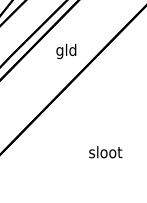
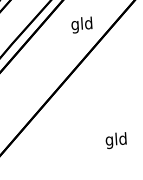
text: (66, 51) -> (82, 25), moved
text: (105, 153) -> (116, 140), sloot -> gld

